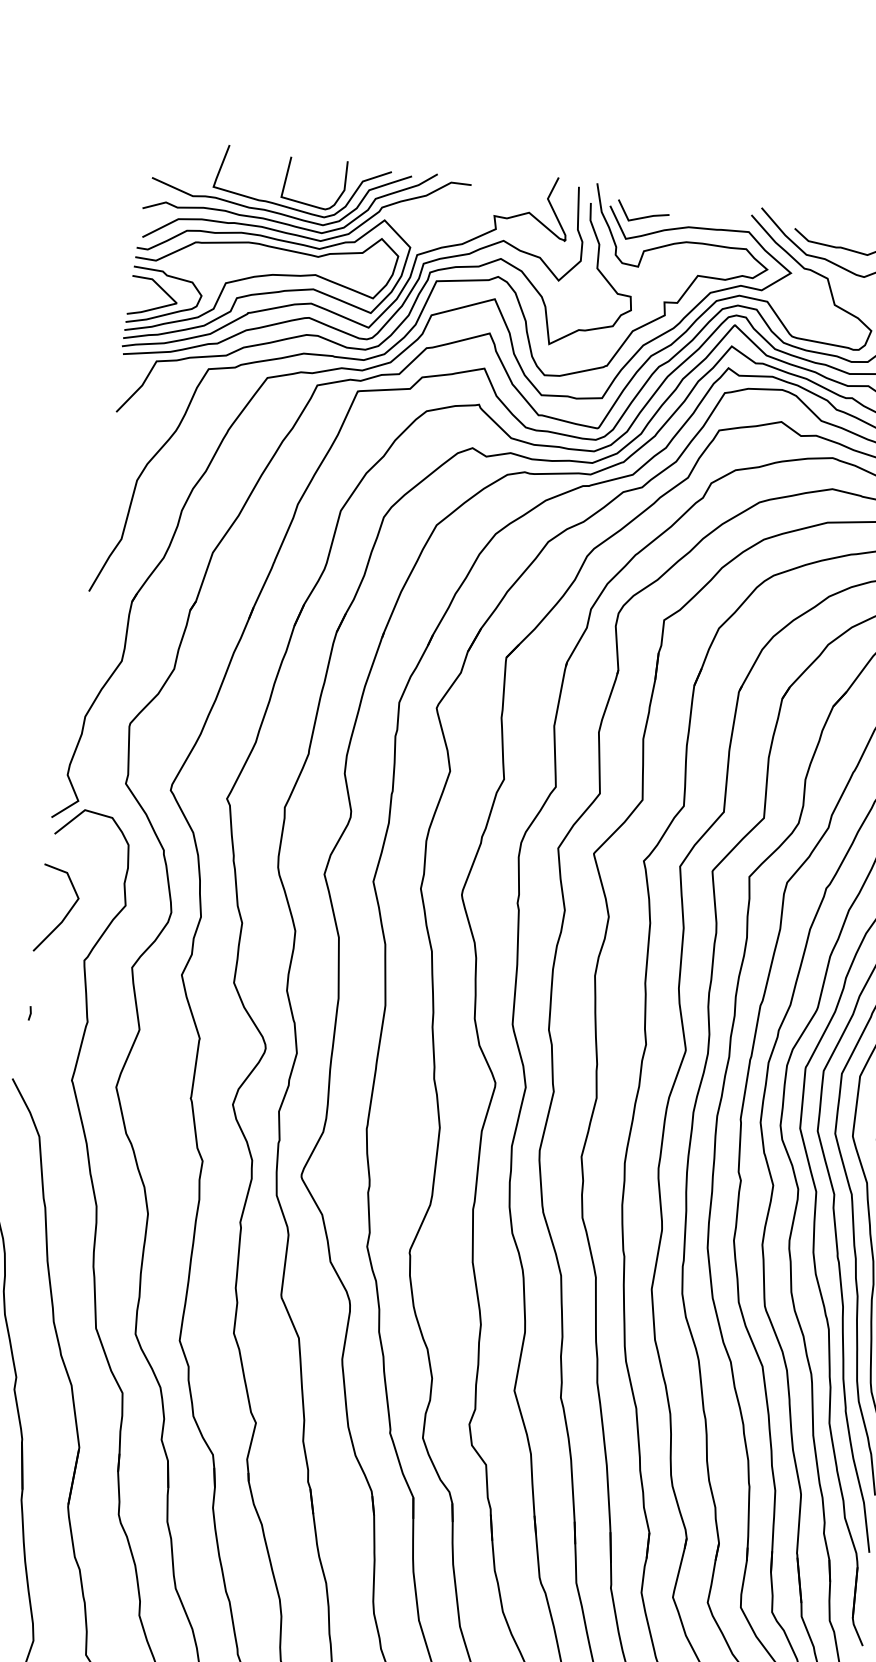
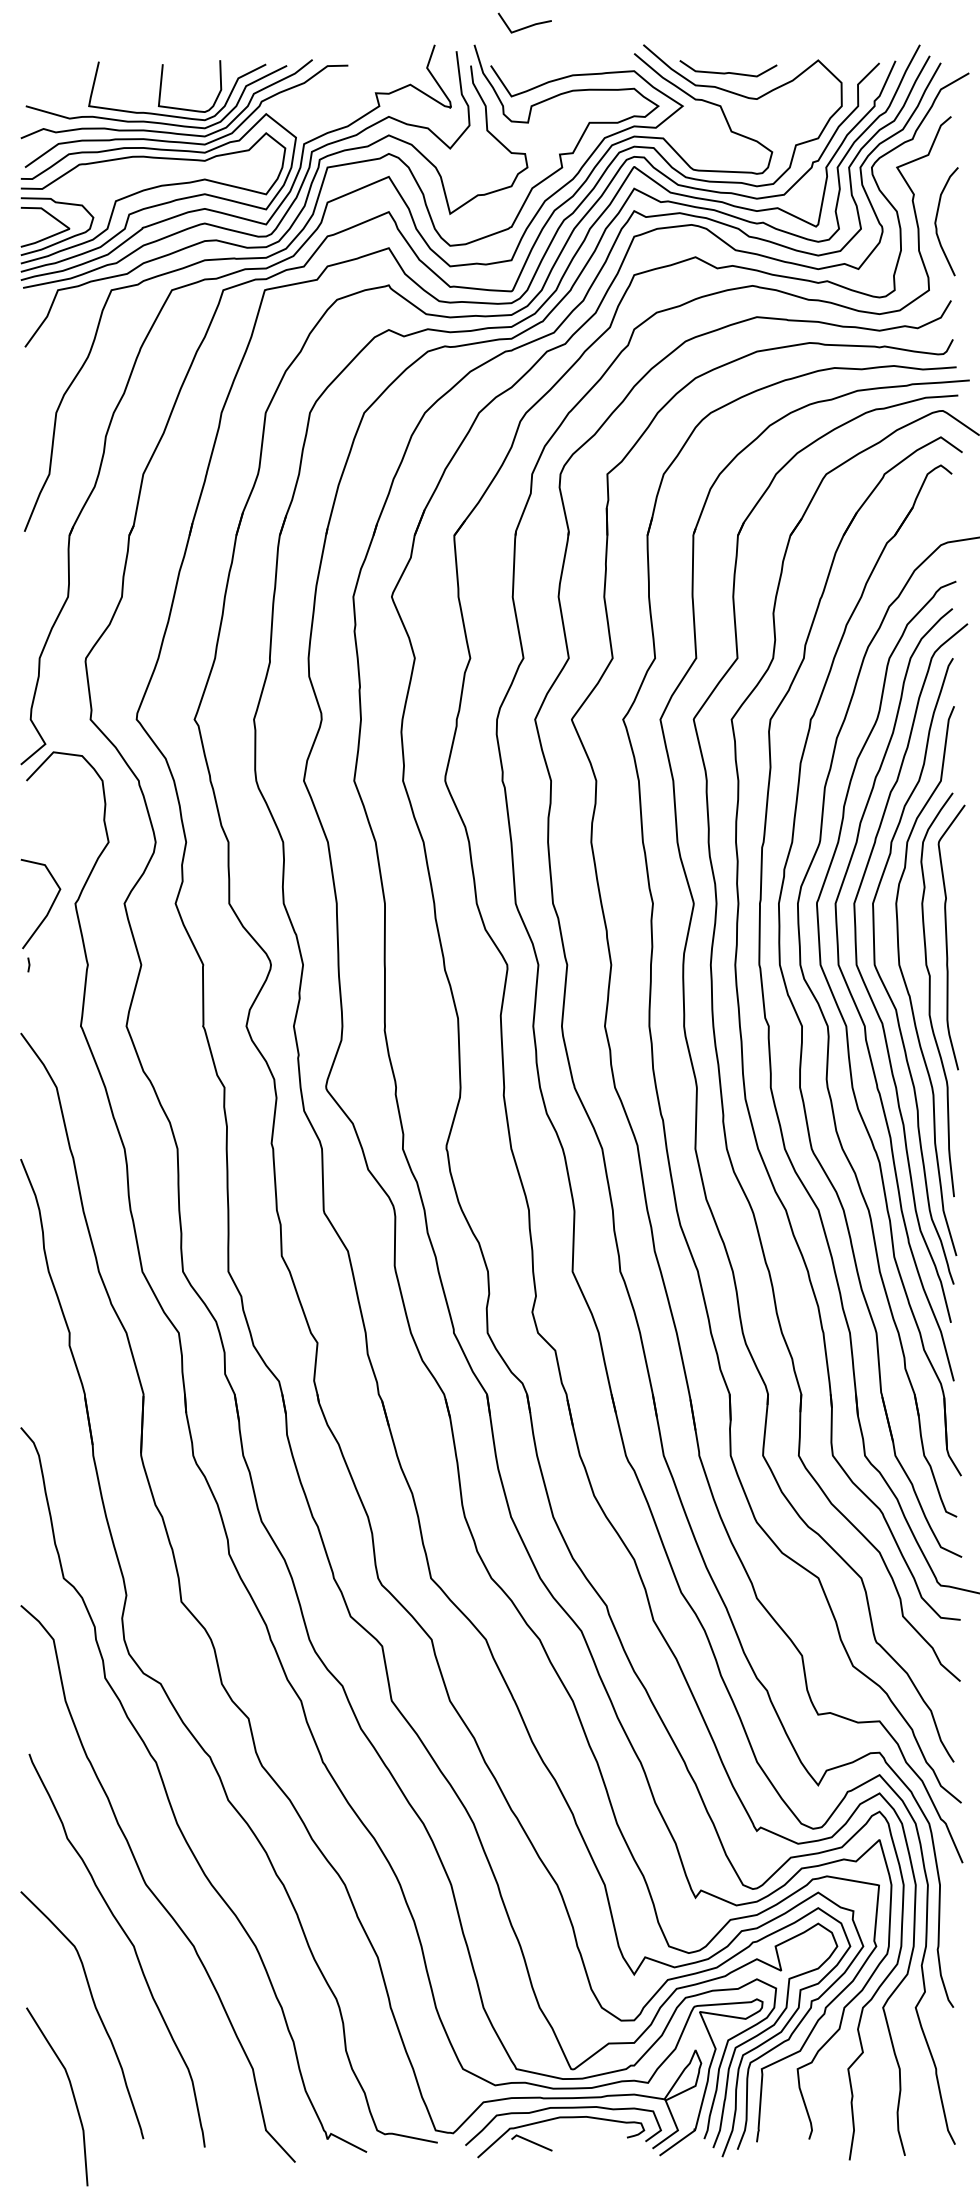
line: (643, 216) -> (525, 26), moved
line: (65, 915) -> (49, 908), moved

